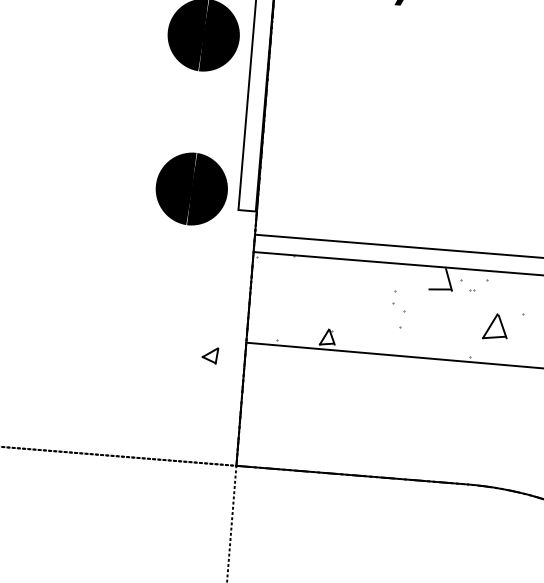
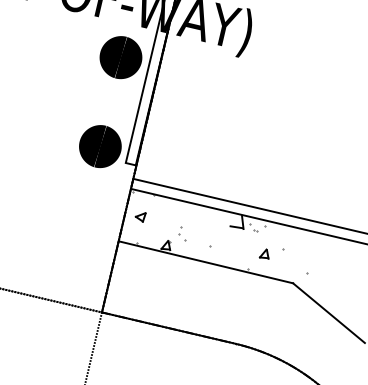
part: (398, 301) -> (182, 233), moved
part: (491, 326) -> (263, 253), size x0.62
part: (210, 357) -> (140, 217), moved

